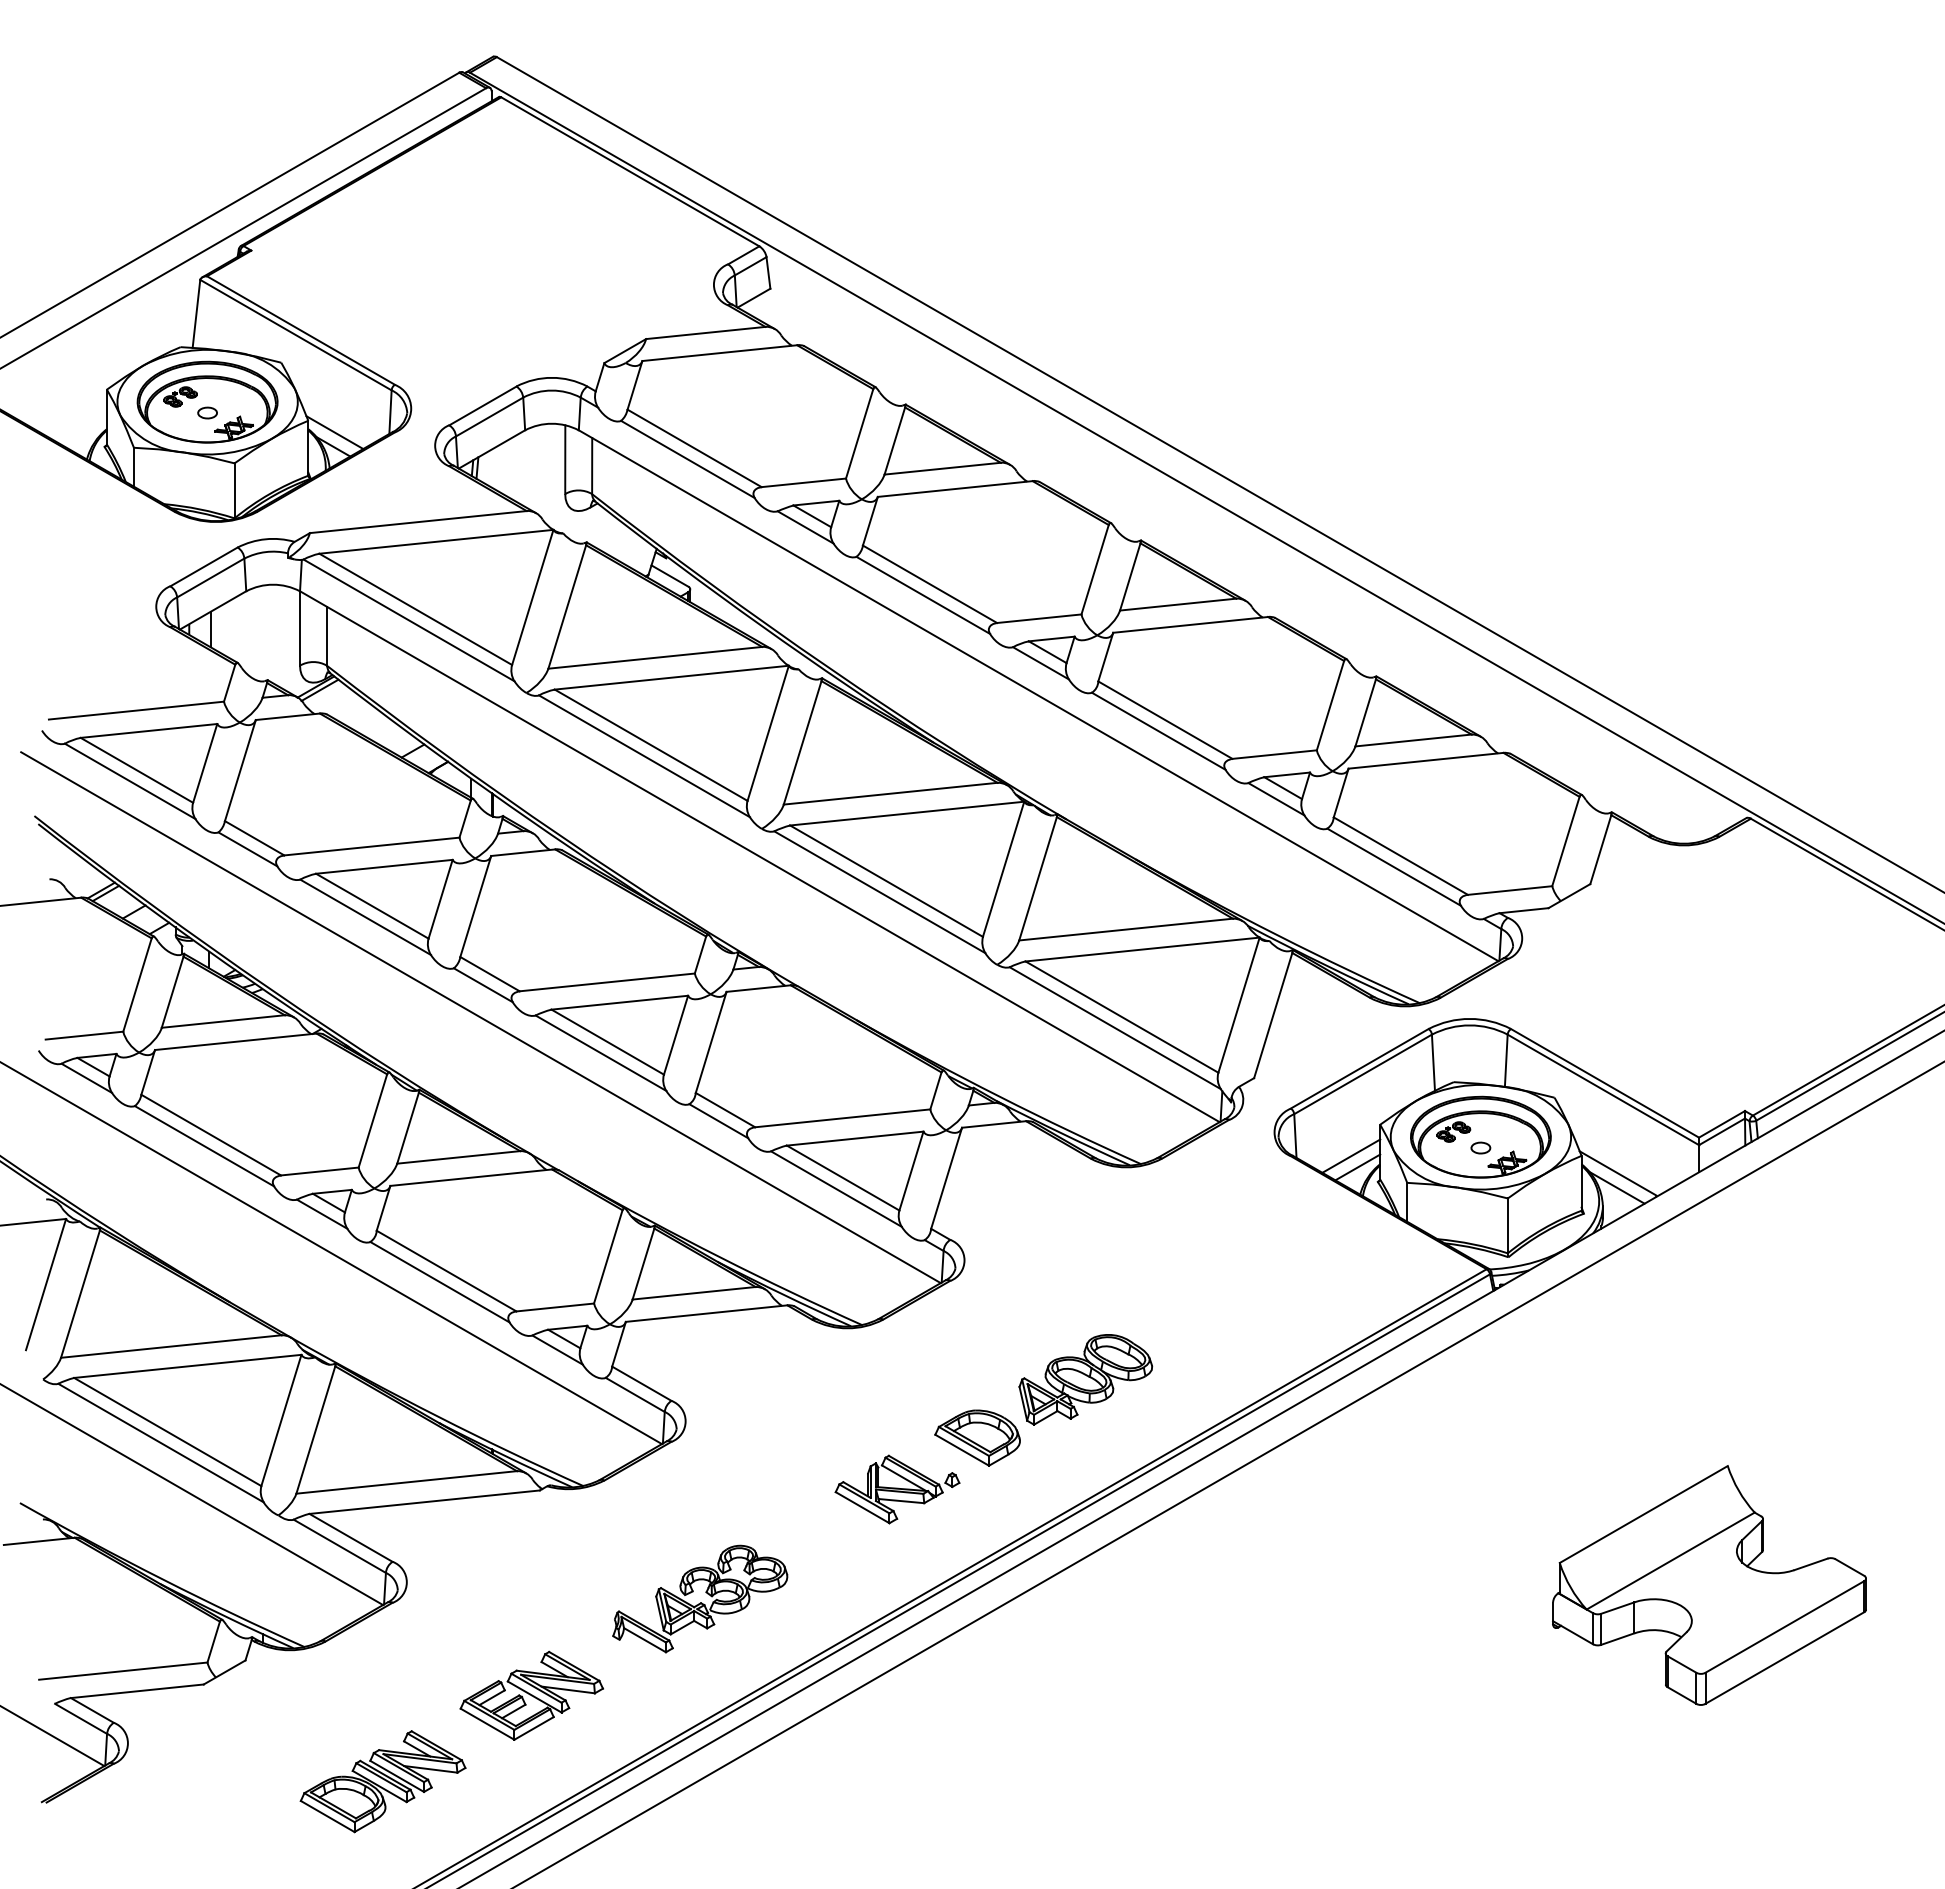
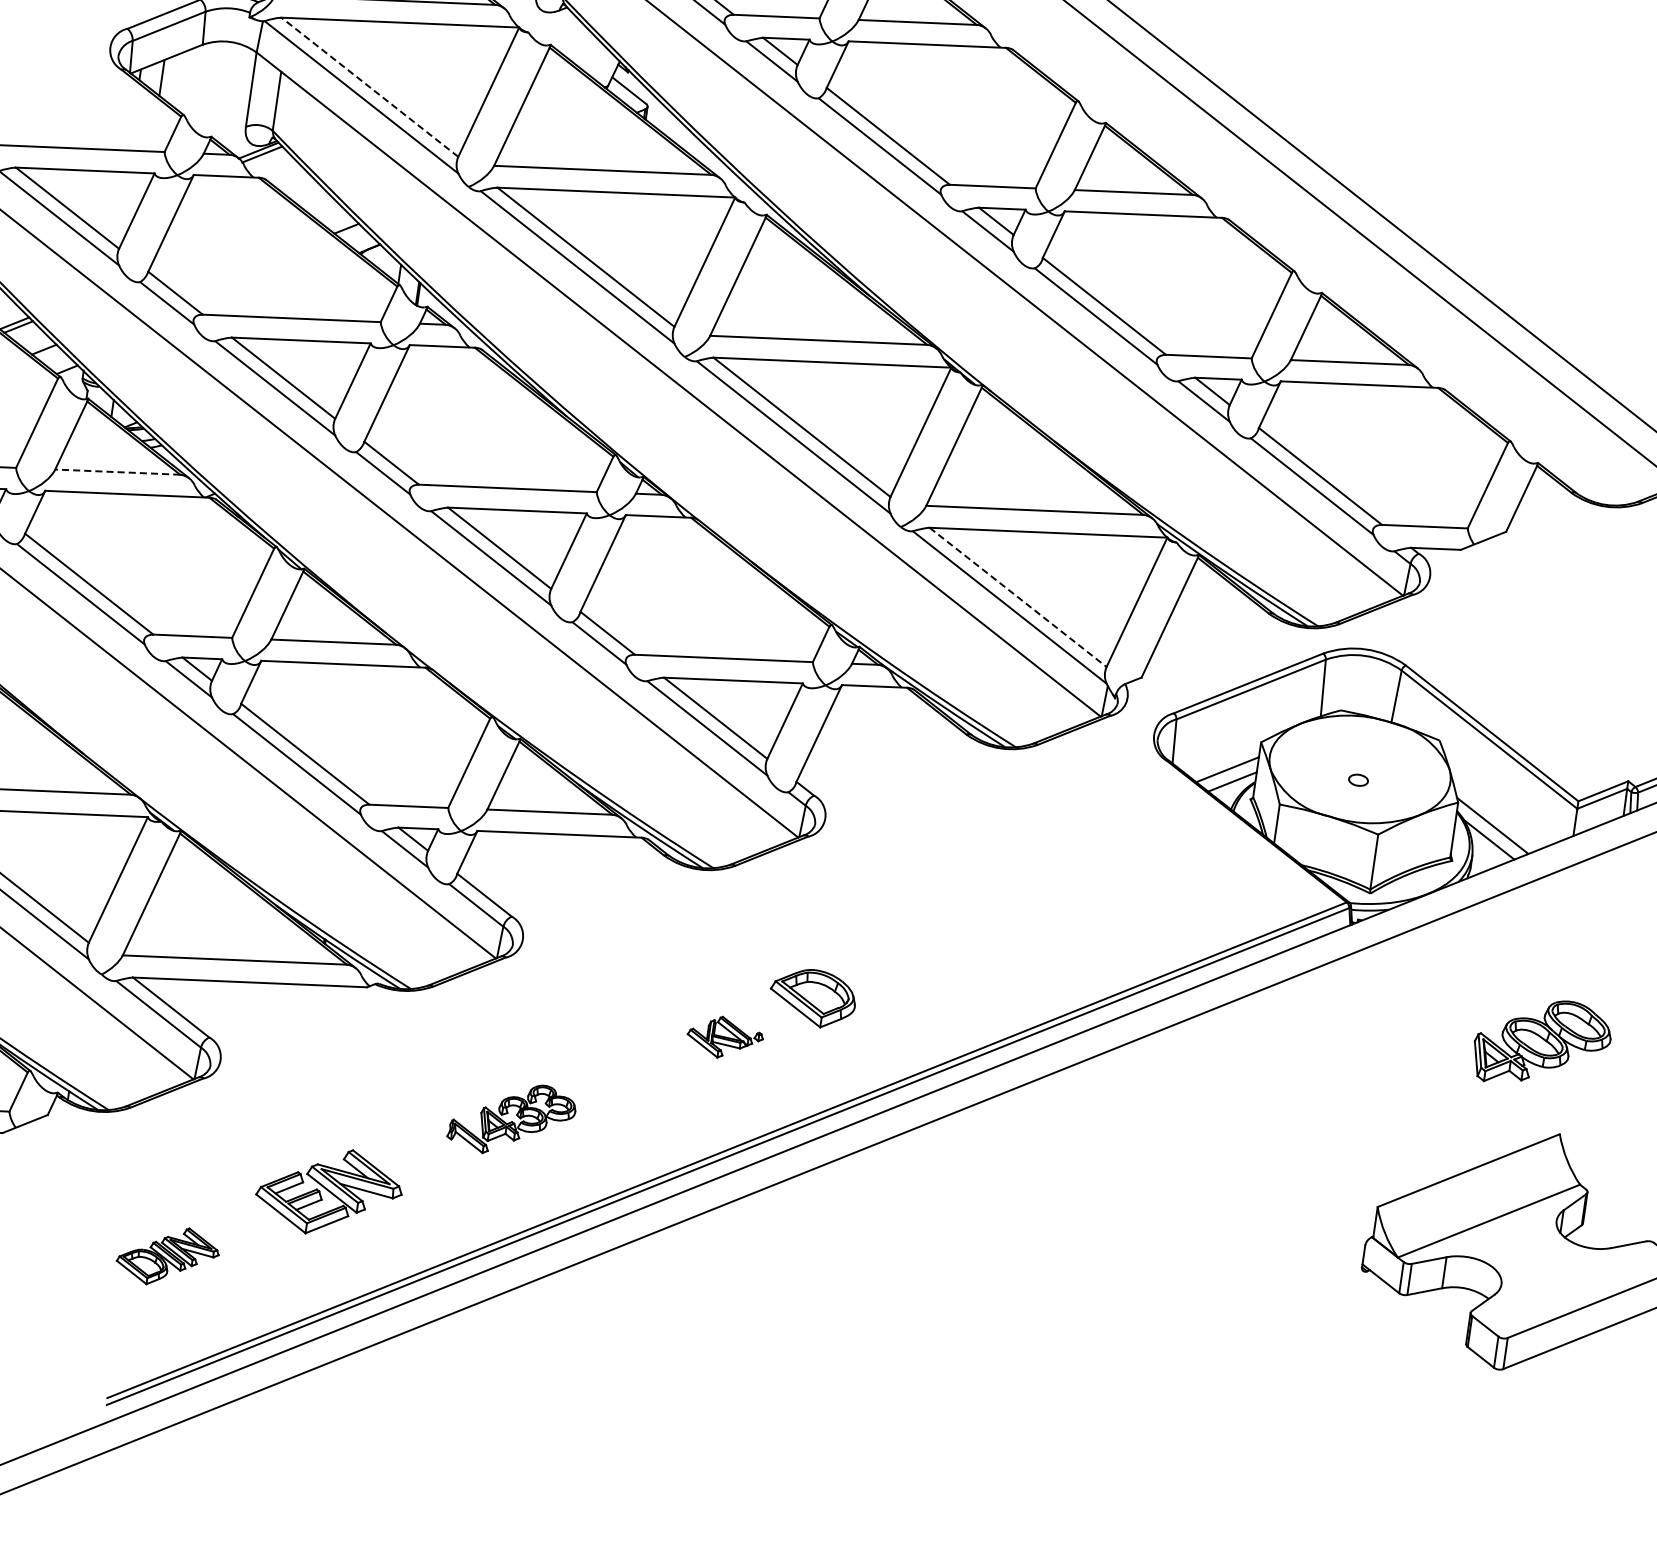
line: (415, 609) -> (369, 87), solid -> dashed
line: (1122, 1017) -> (1018, 597), solid -> dashed
line: (223, 1021) -> (117, 472), solid -> dashed
part: (1480, 1136) -> (1359, 768), removed
part: (1085, 1379) -> (1541, 1043), moved
part: (897, 1489) -> (725, 1037), size x0.6
part: (700, 1598) -> (512, 1118), size x0.7
part: (382, 1781) -> (167, 1255), size x0.6

